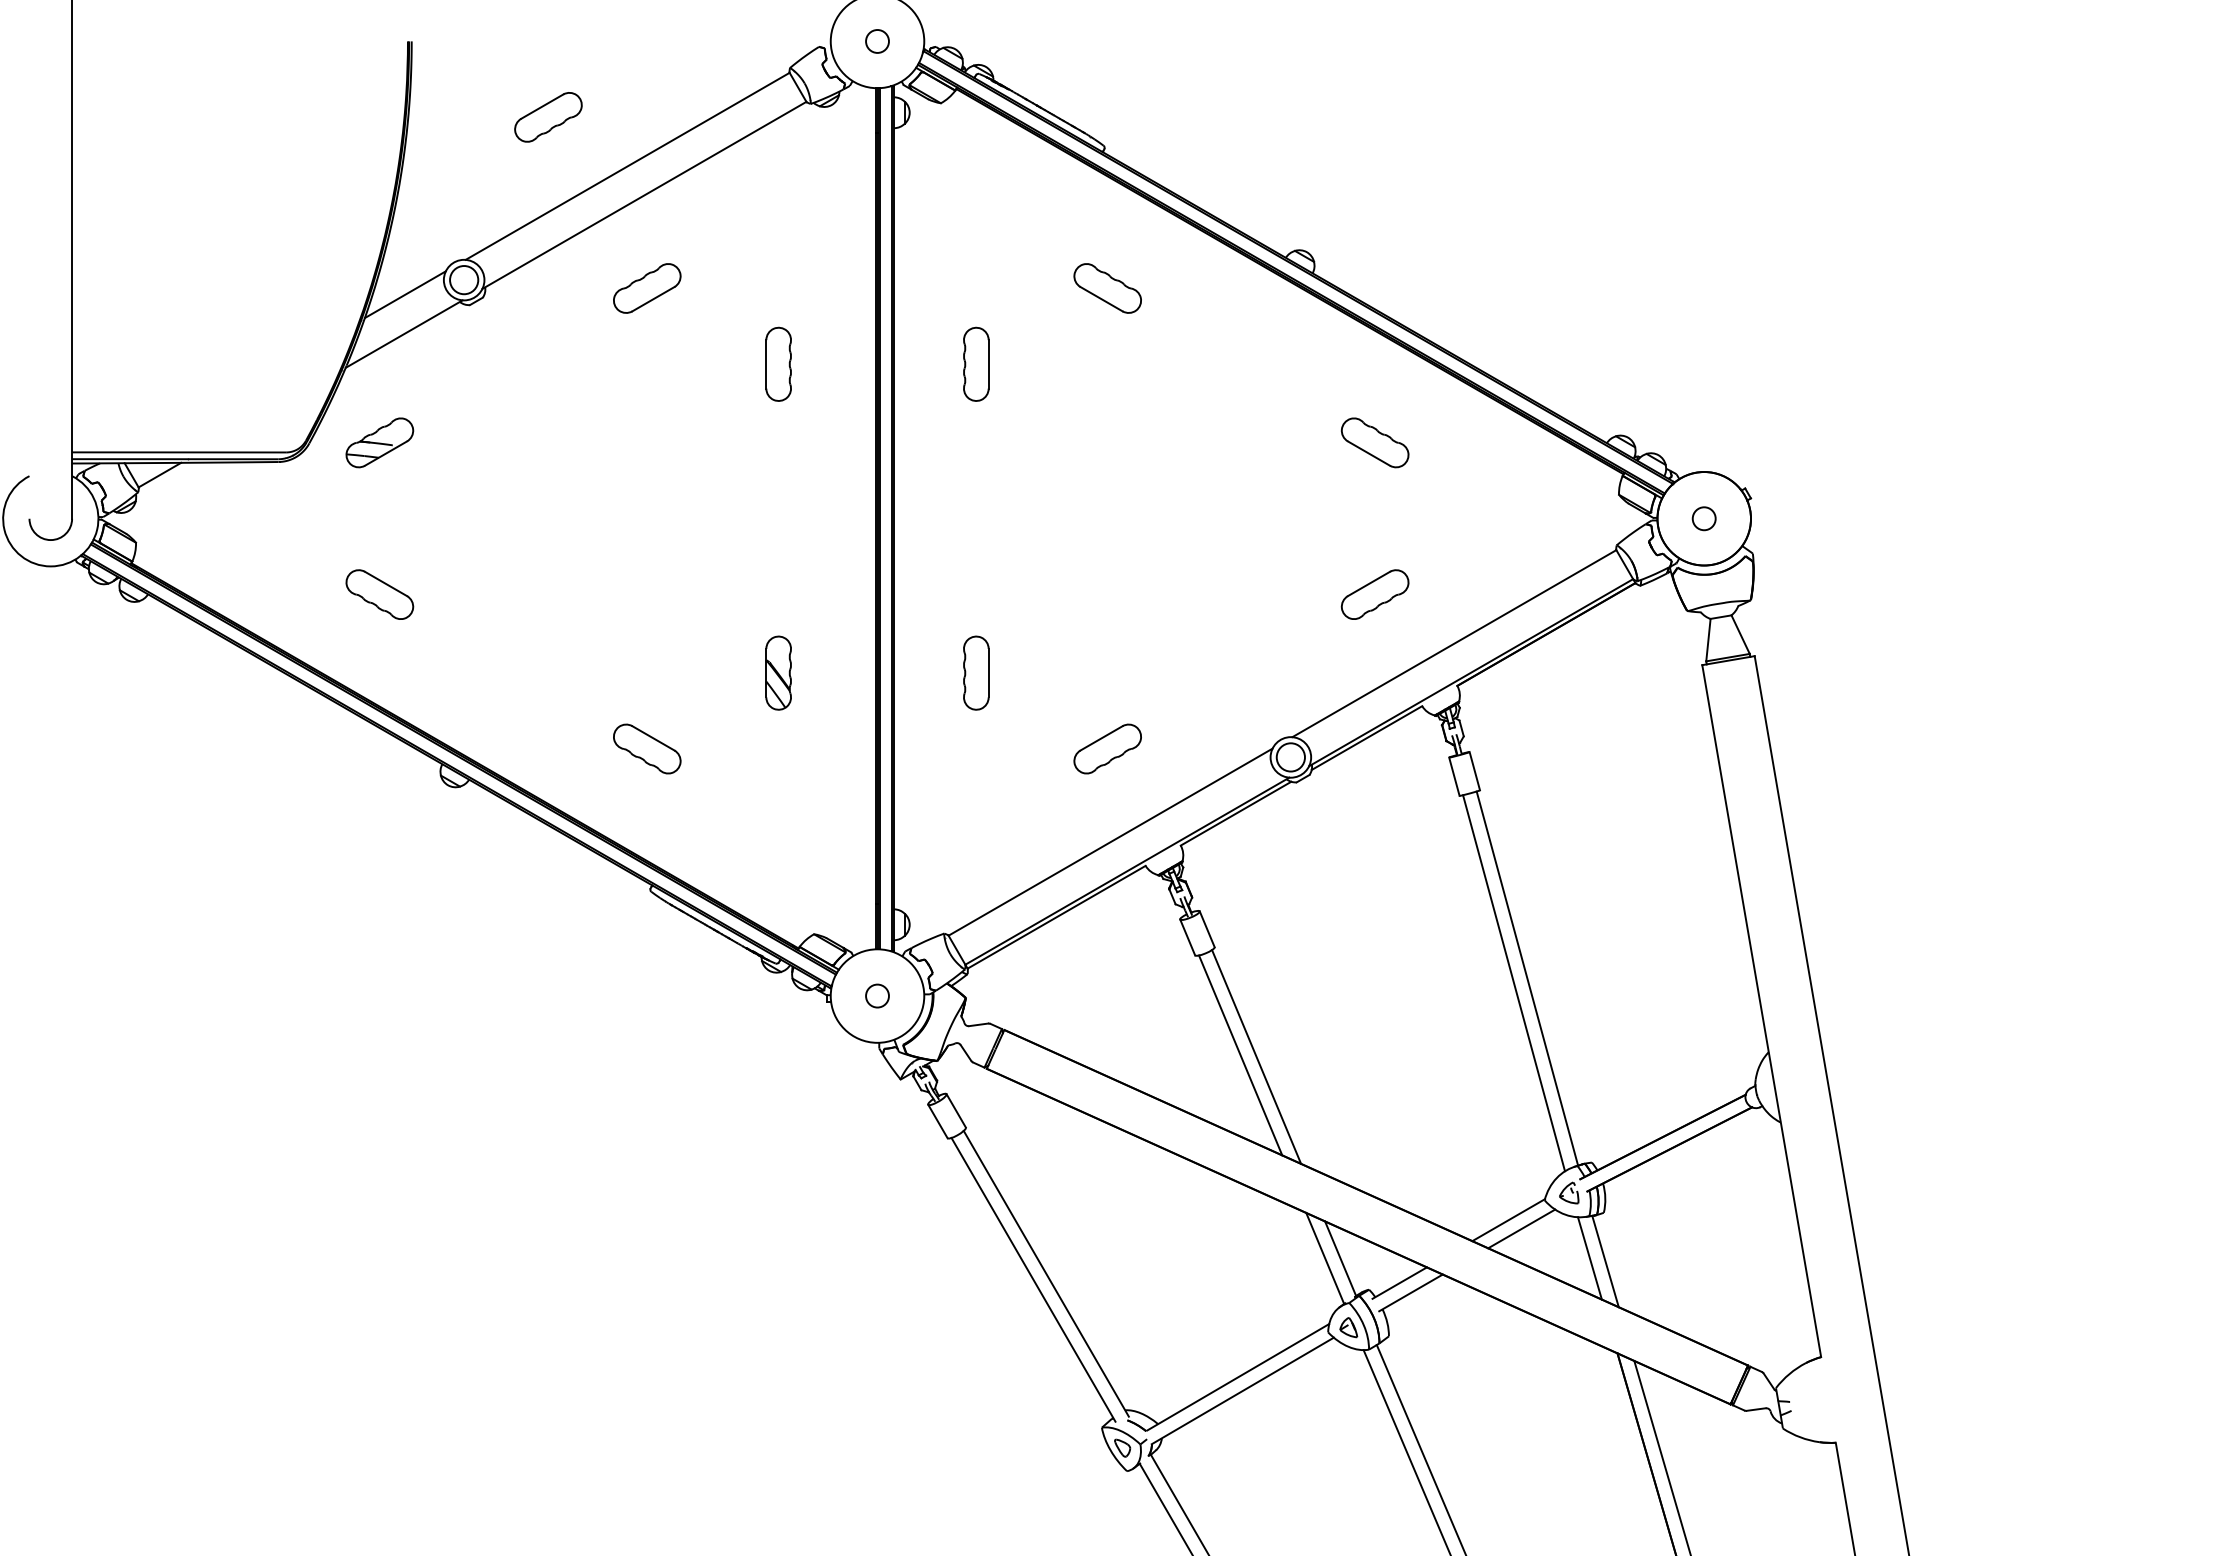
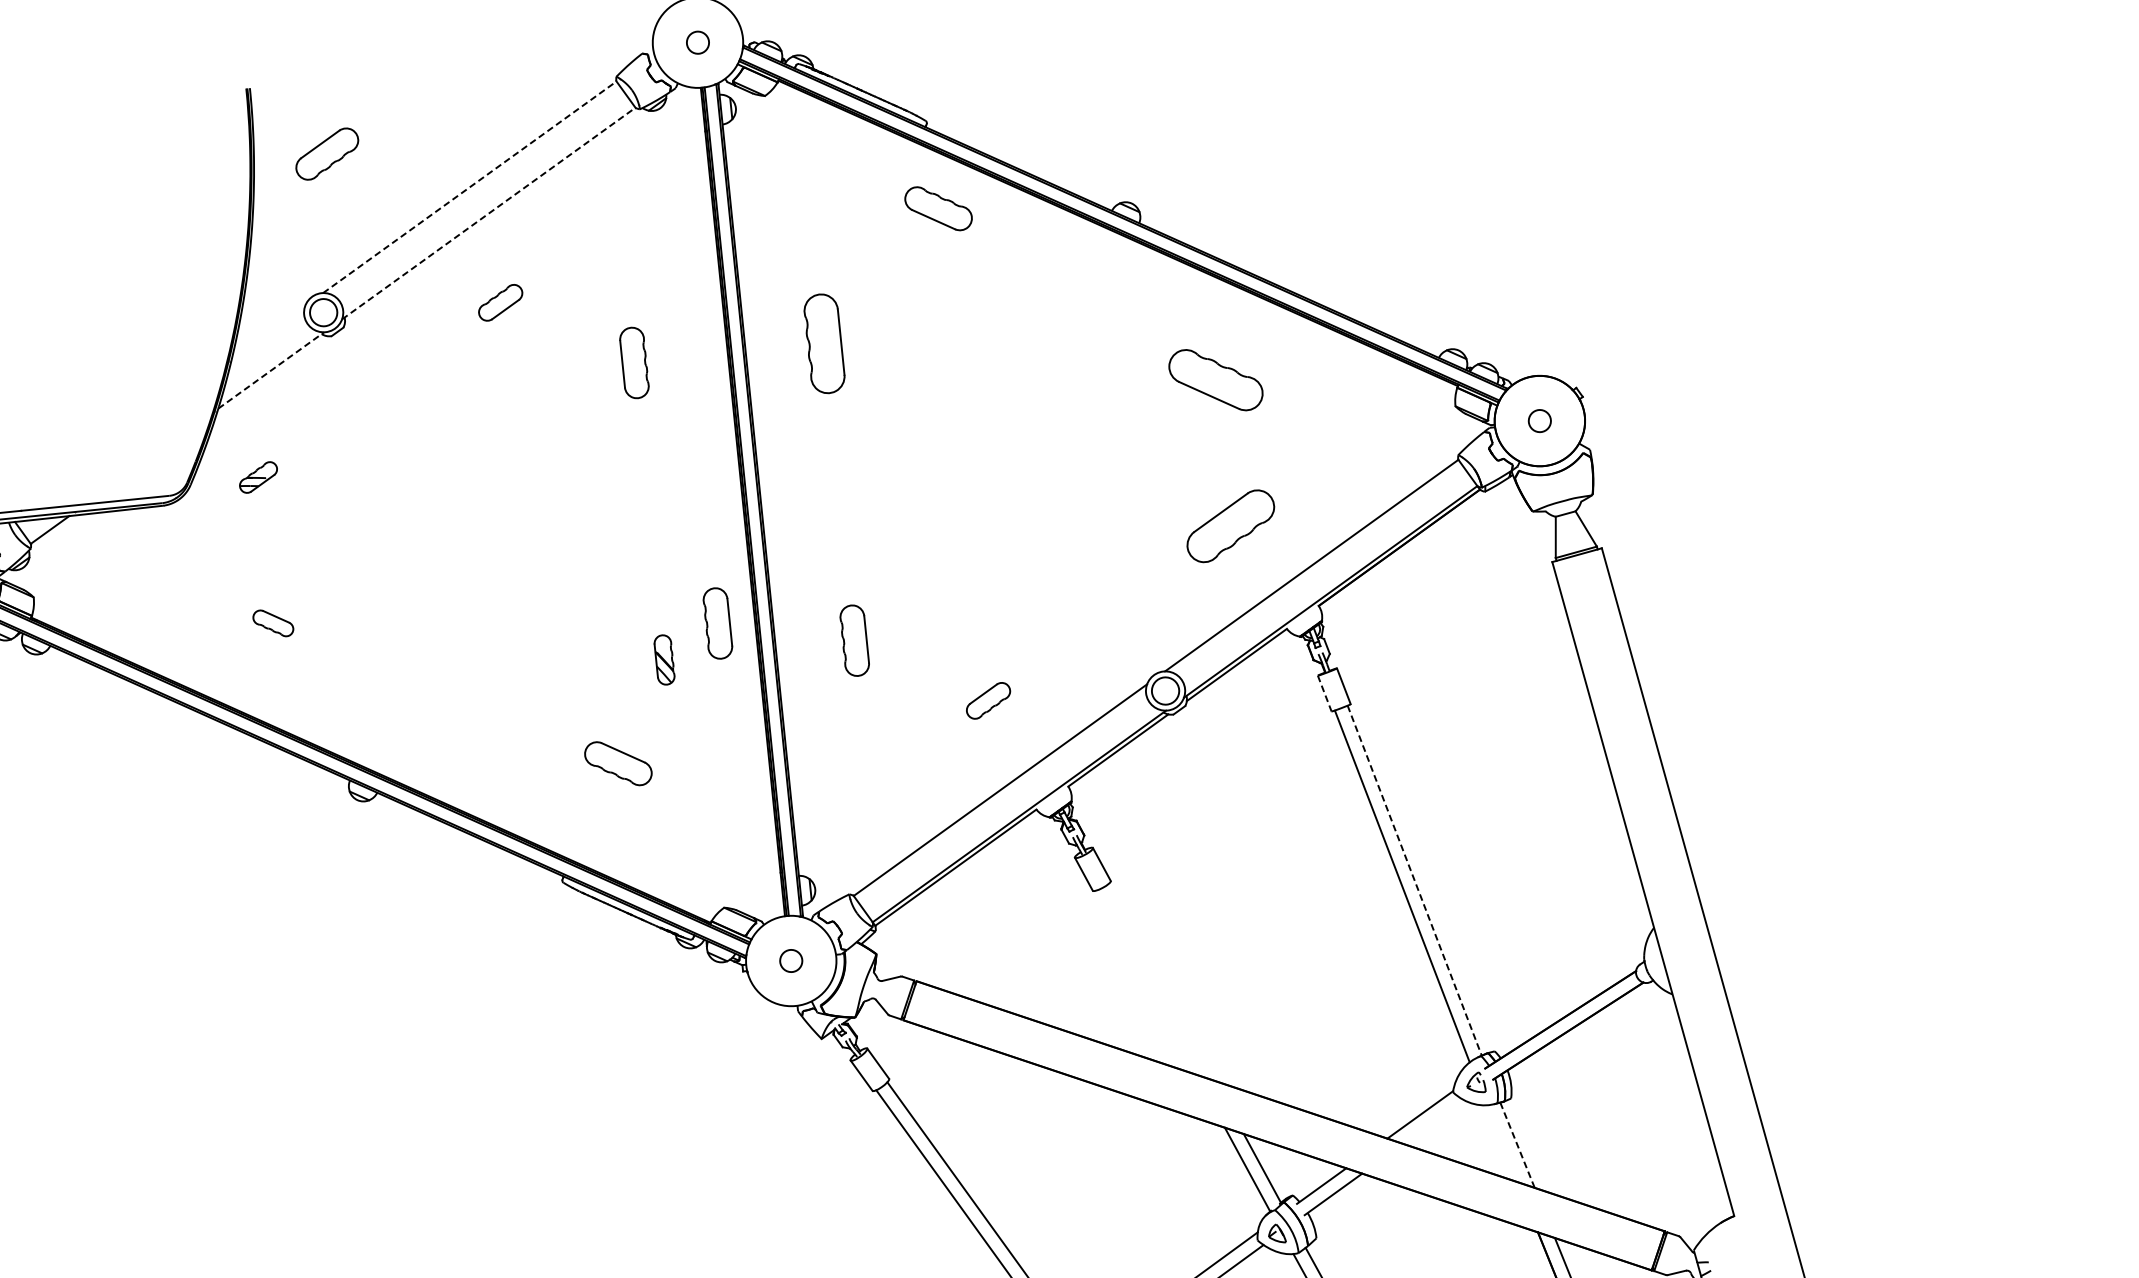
part: (548, 117) -> (327, 154), moved
line: (628, 166) -> (470, 187), solid -> dashed
line: (644, 195) -> (488, 213), solid -> dashed
part: (647, 288) -> (500, 302), size x0.7
part: (1107, 288) -> (938, 208), moved
line: (404, 294) -> (267, 332), removed
line: (404, 333) -> (271, 369), solid -> dashed
part: (976, 363) -> (824, 342), size x1.4
part: (379, 442) -> (258, 477), size x0.6
part: (1374, 442) -> (1215, 379), size x1.4
part: (379, 594) -> (272, 623), size x0.6
part: (1374, 594) -> (1230, 526), size x1.4
part: (837, 640) -> (718, 622), added
part: (778, 672) -> (664, 659), size x0.7
part: (647, 748) -> (618, 763), moved
part: (1107, 748) -> (988, 700), size x0.7
line: (1454, 776) -> (1324, 693), solid -> dashed
line: (1527, 978) -> (1414, 880), solid -> dashed
line: (1240, 1055) -> (1146, 982), removed
line: (1256, 1056) -> (1161, 982), removed
line: (1521, 1228) -> (1433, 1121), removed
line: (1589, 1258) -> (1501, 1143), removed
line: (1605, 1261) -> (1517, 1145), solid -> dashed

